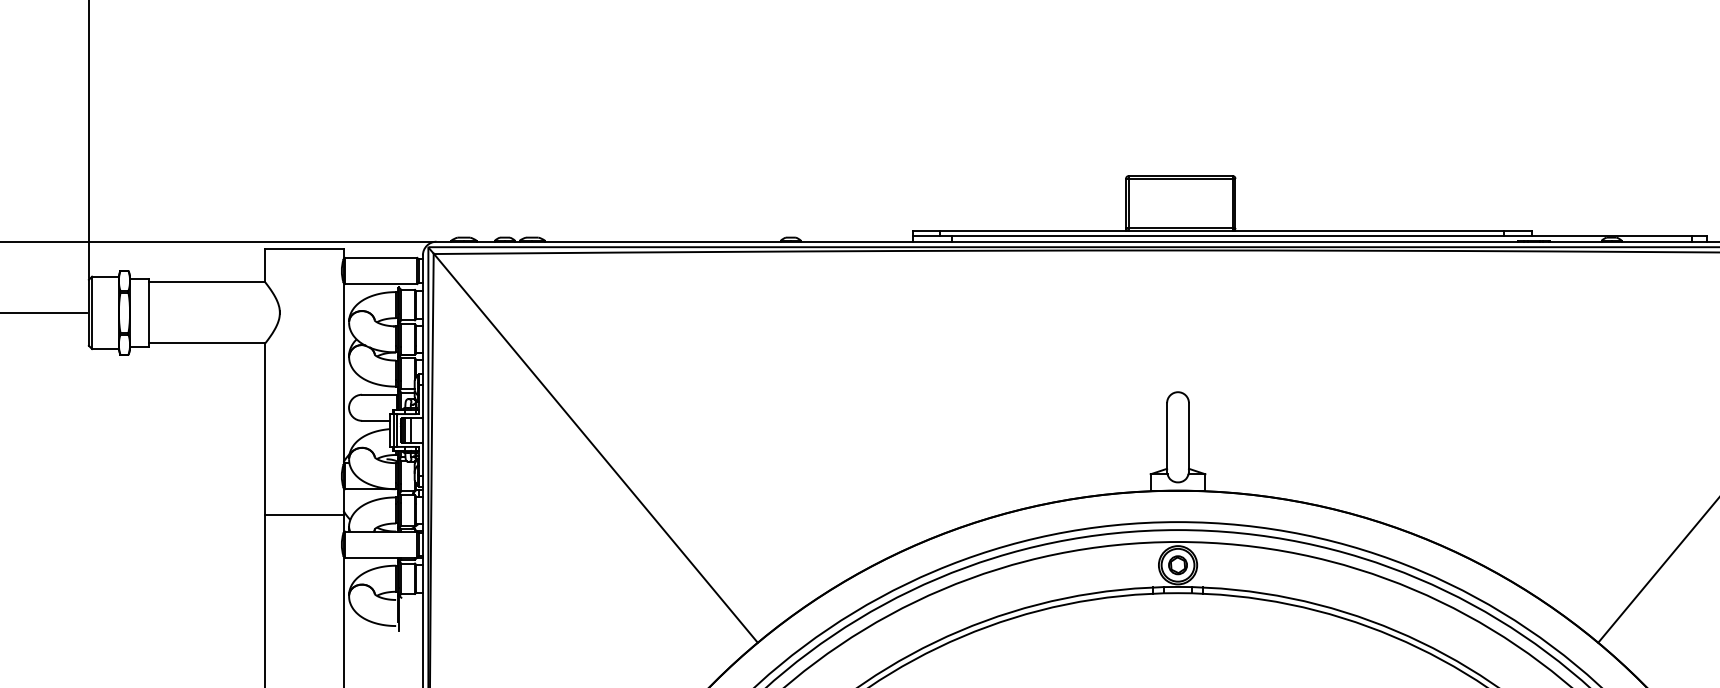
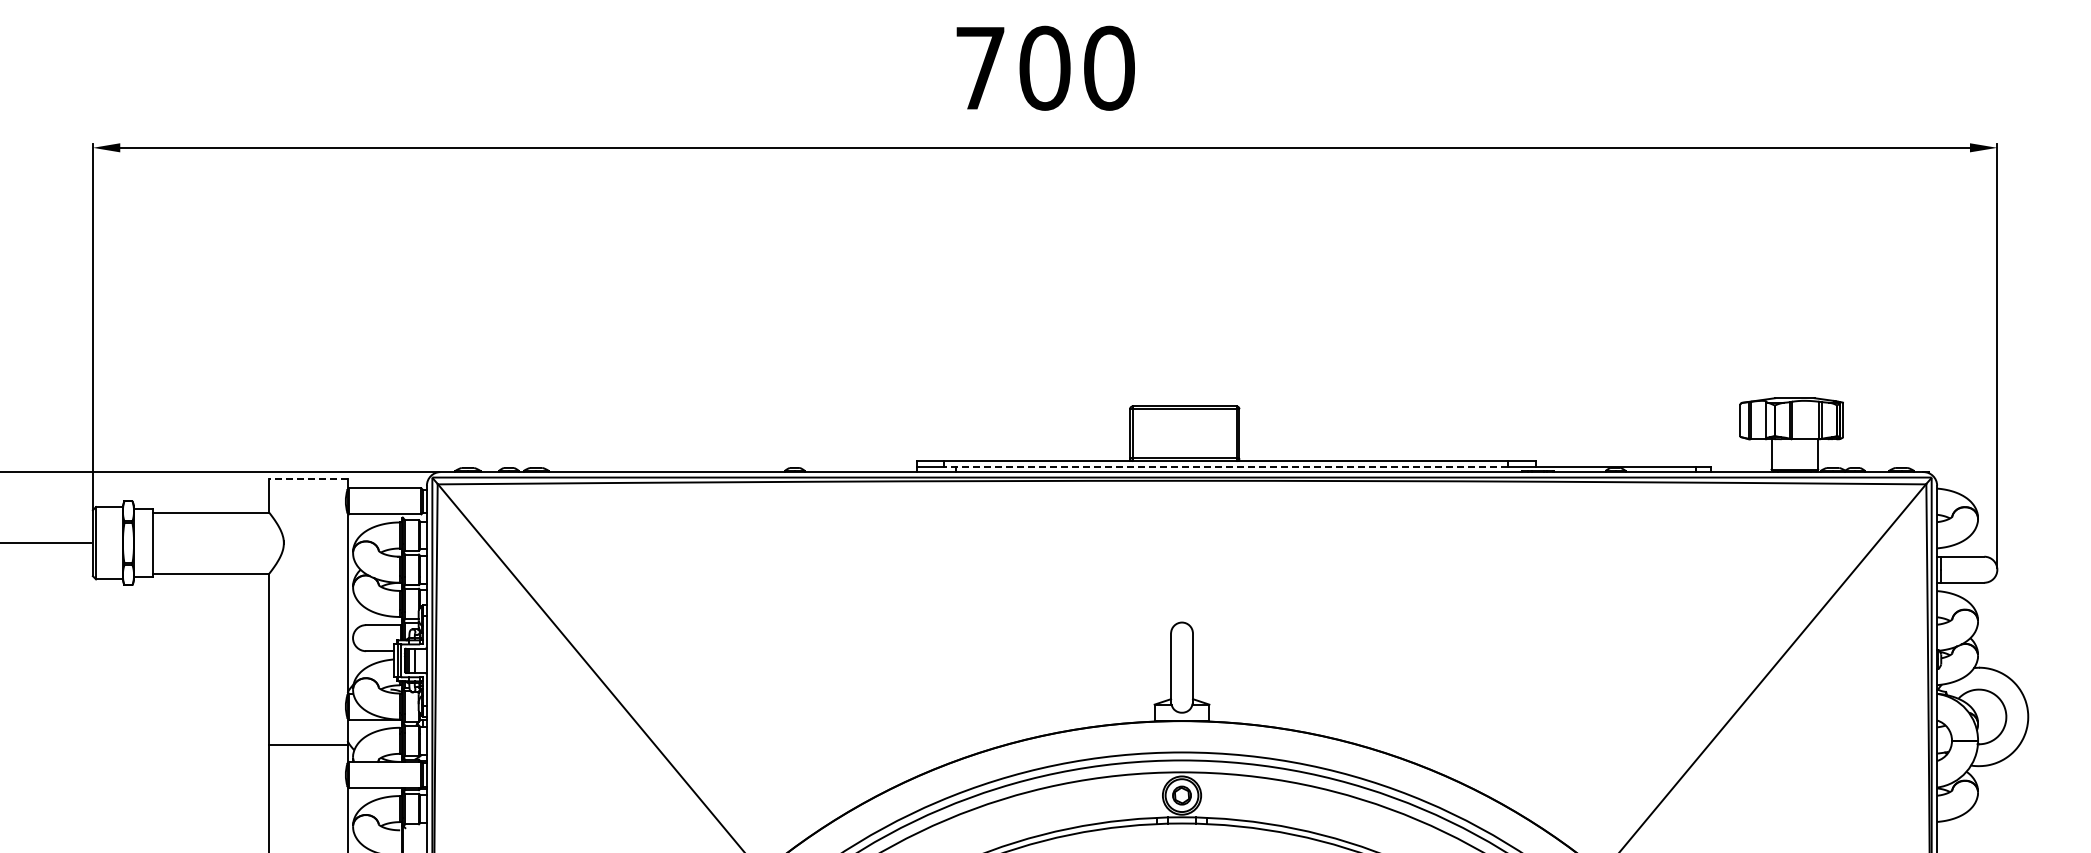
line: (1221, 236) -> (1225, 466), solid -> dashed
line: (303, 249) -> (307, 479), solid -> dashed

